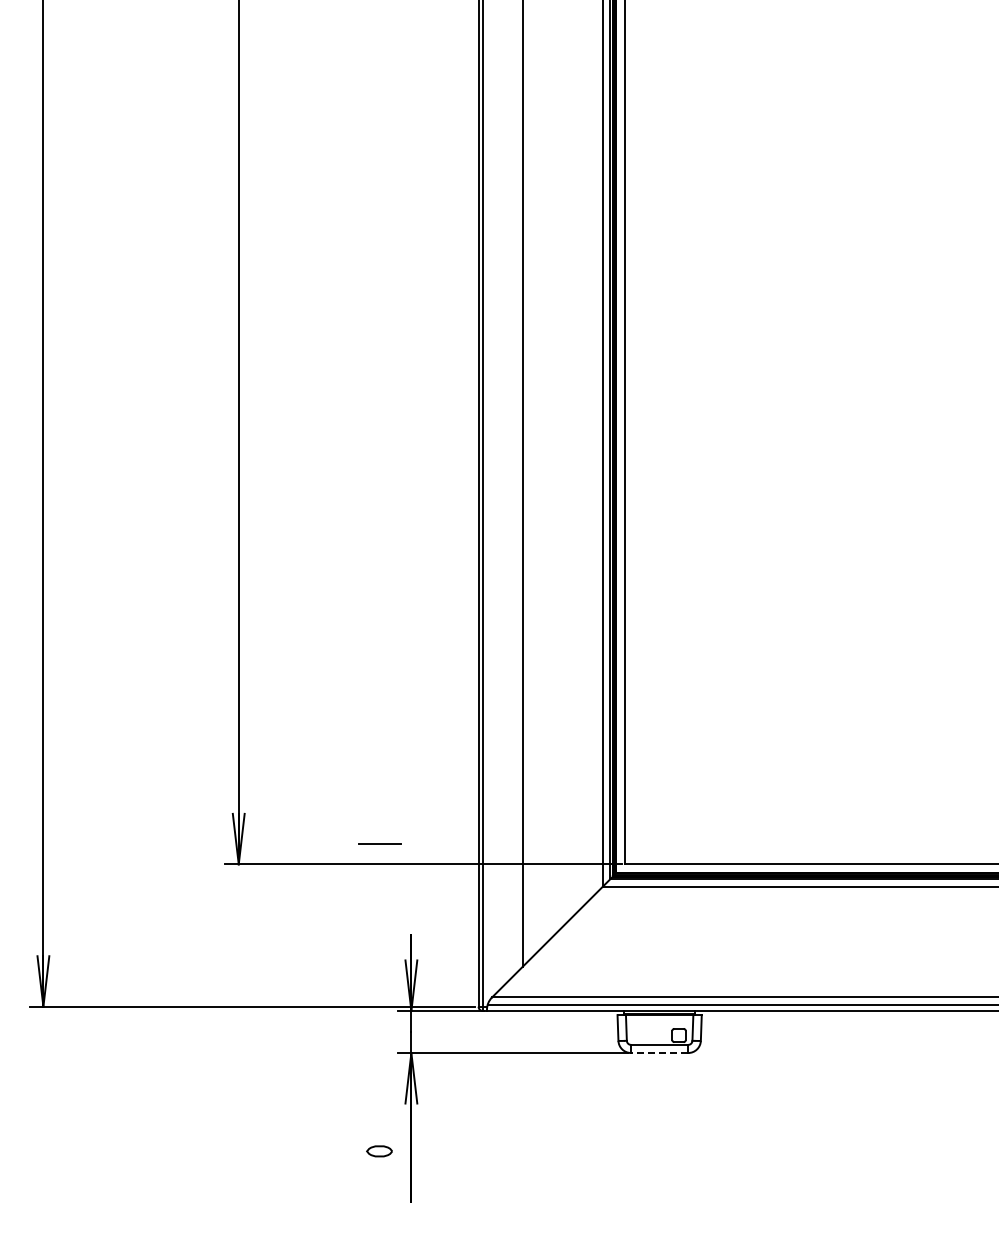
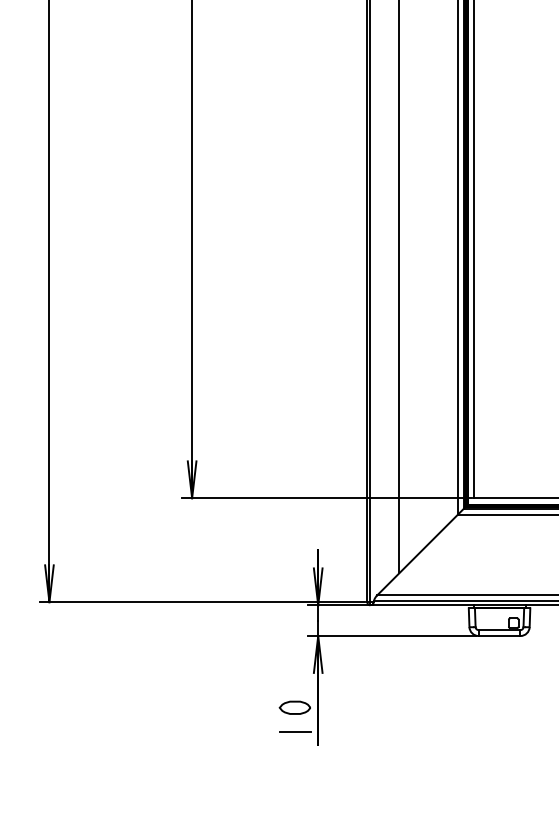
line: (379, 843) -> (294, 732), moved
line: (659, 1053) -> (499, 636), dashed -> solid
part: (379, 1151) -> (294, 707), size x1.67

